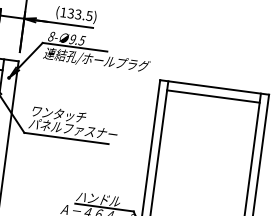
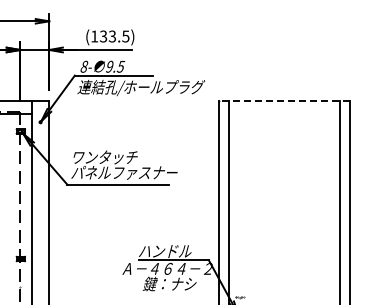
line: (214, 87) -> (284, 101), solid -> dashed
line: (213, 96) -> (284, 112), removed

